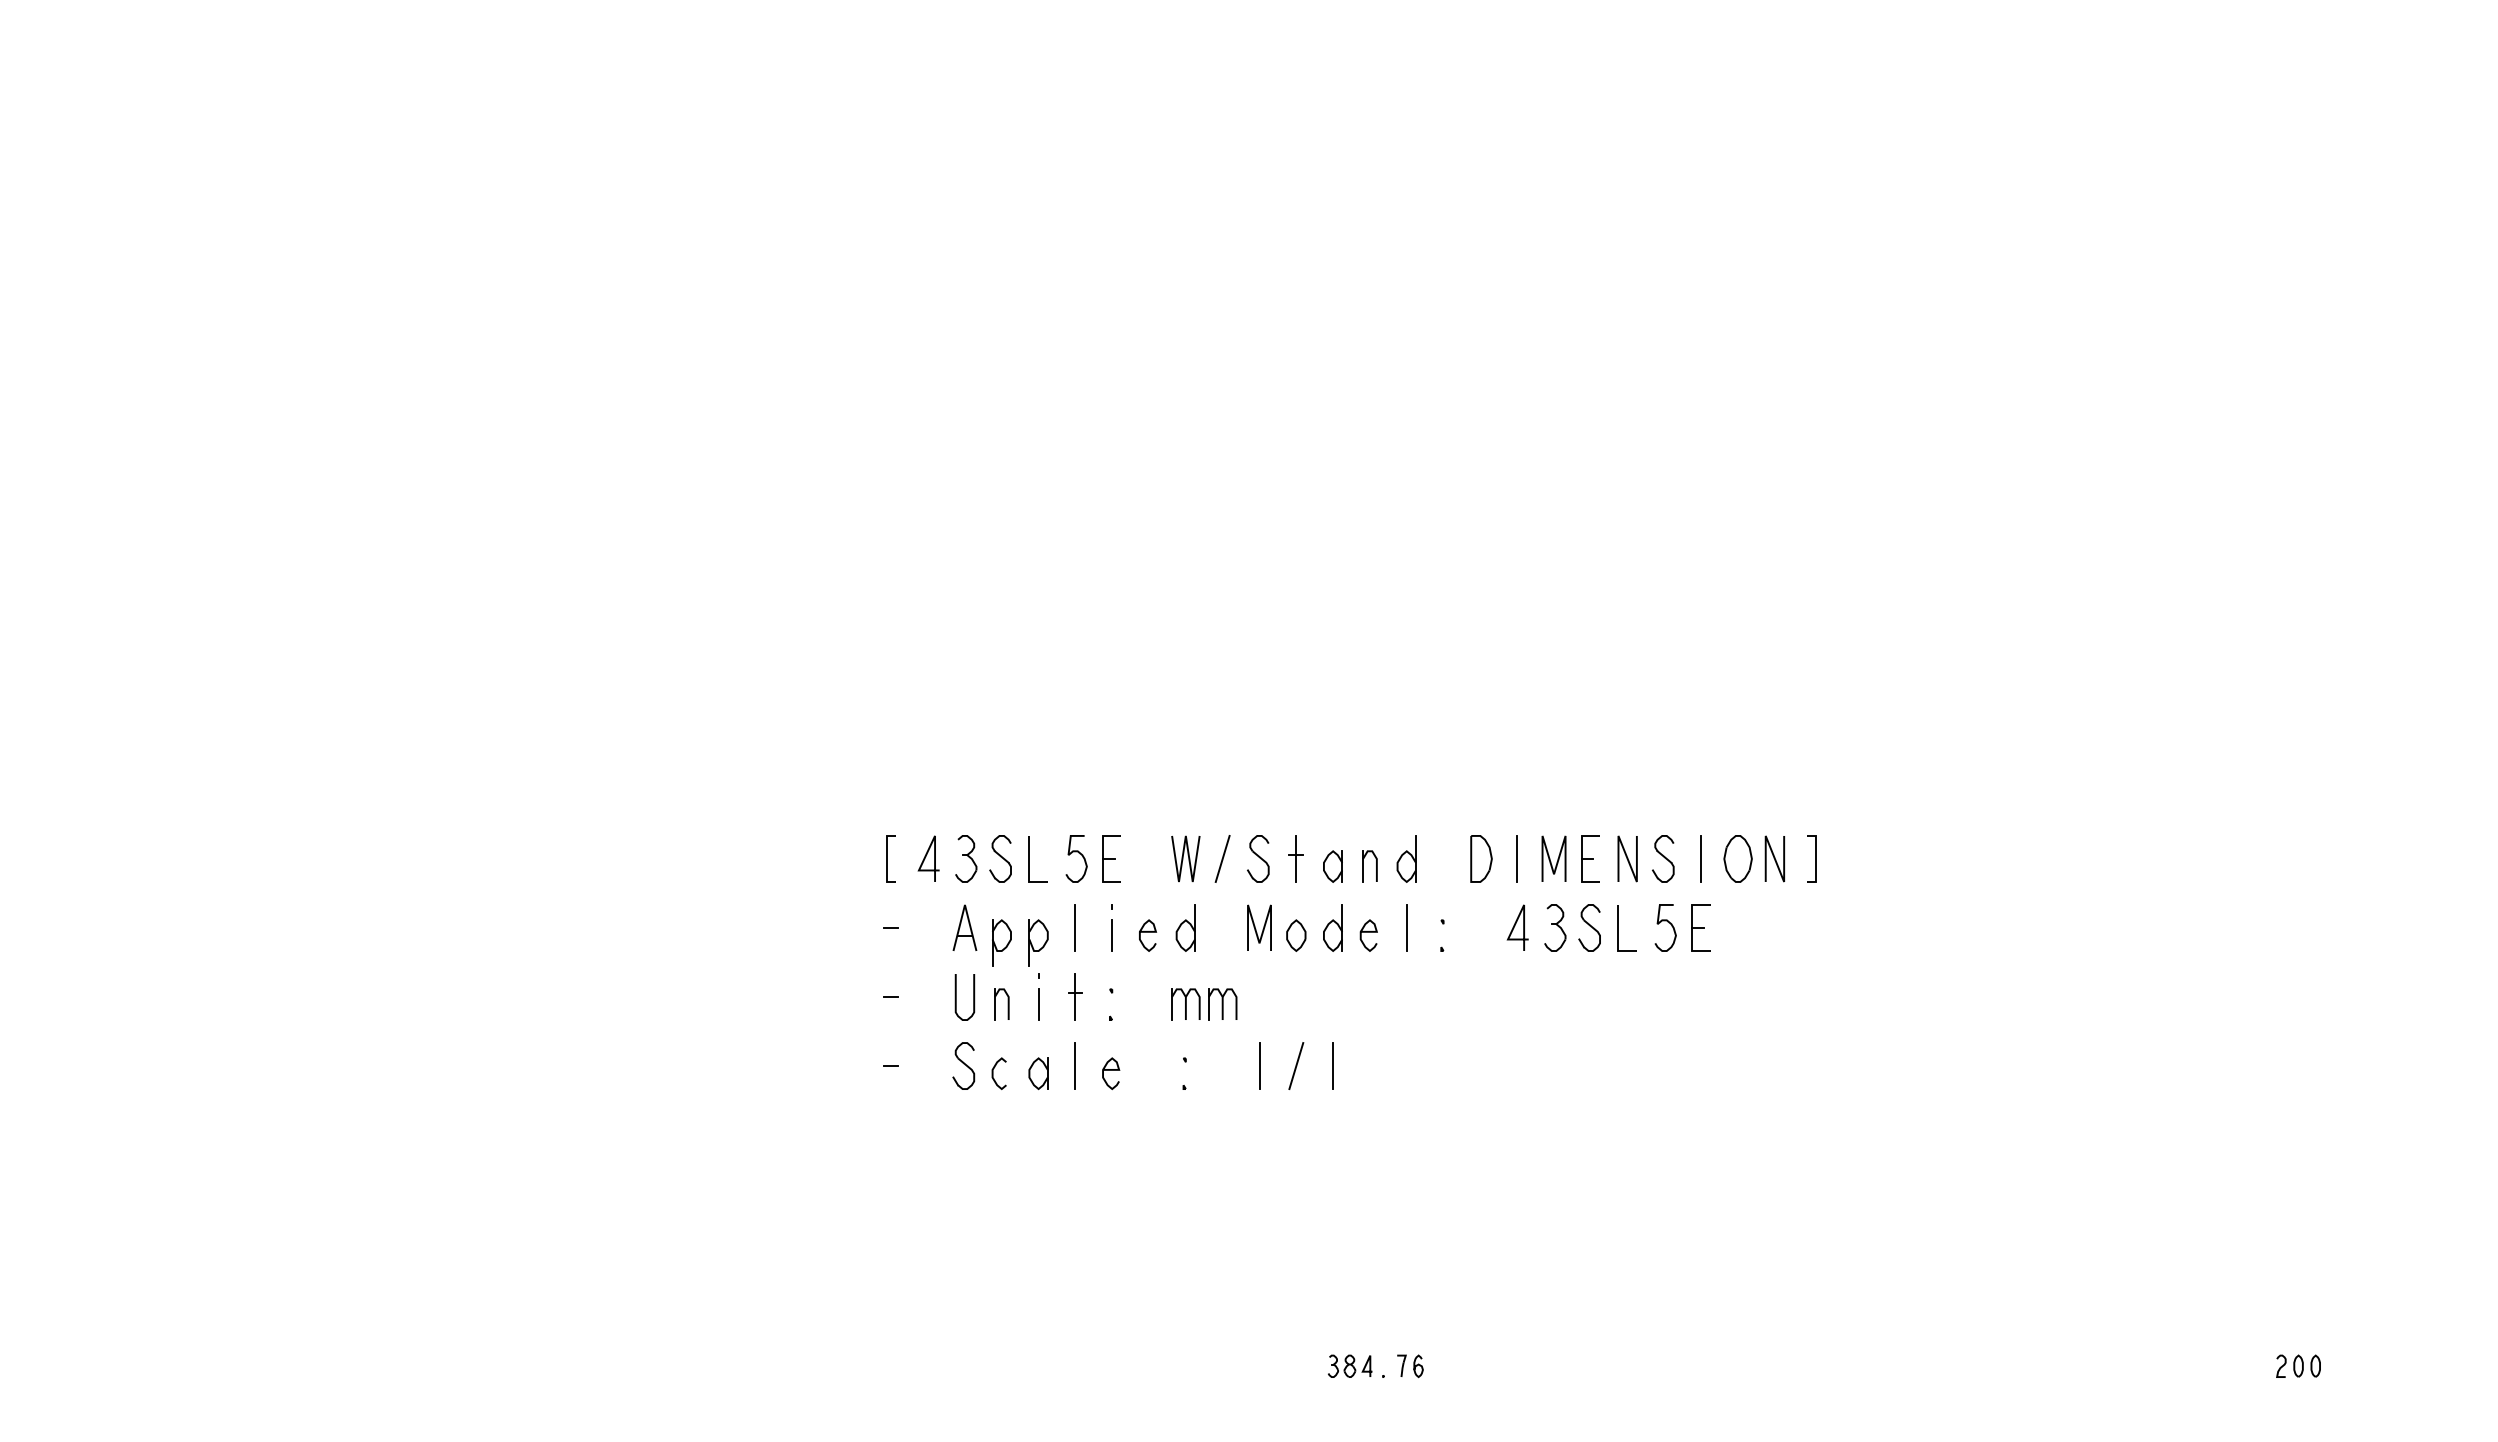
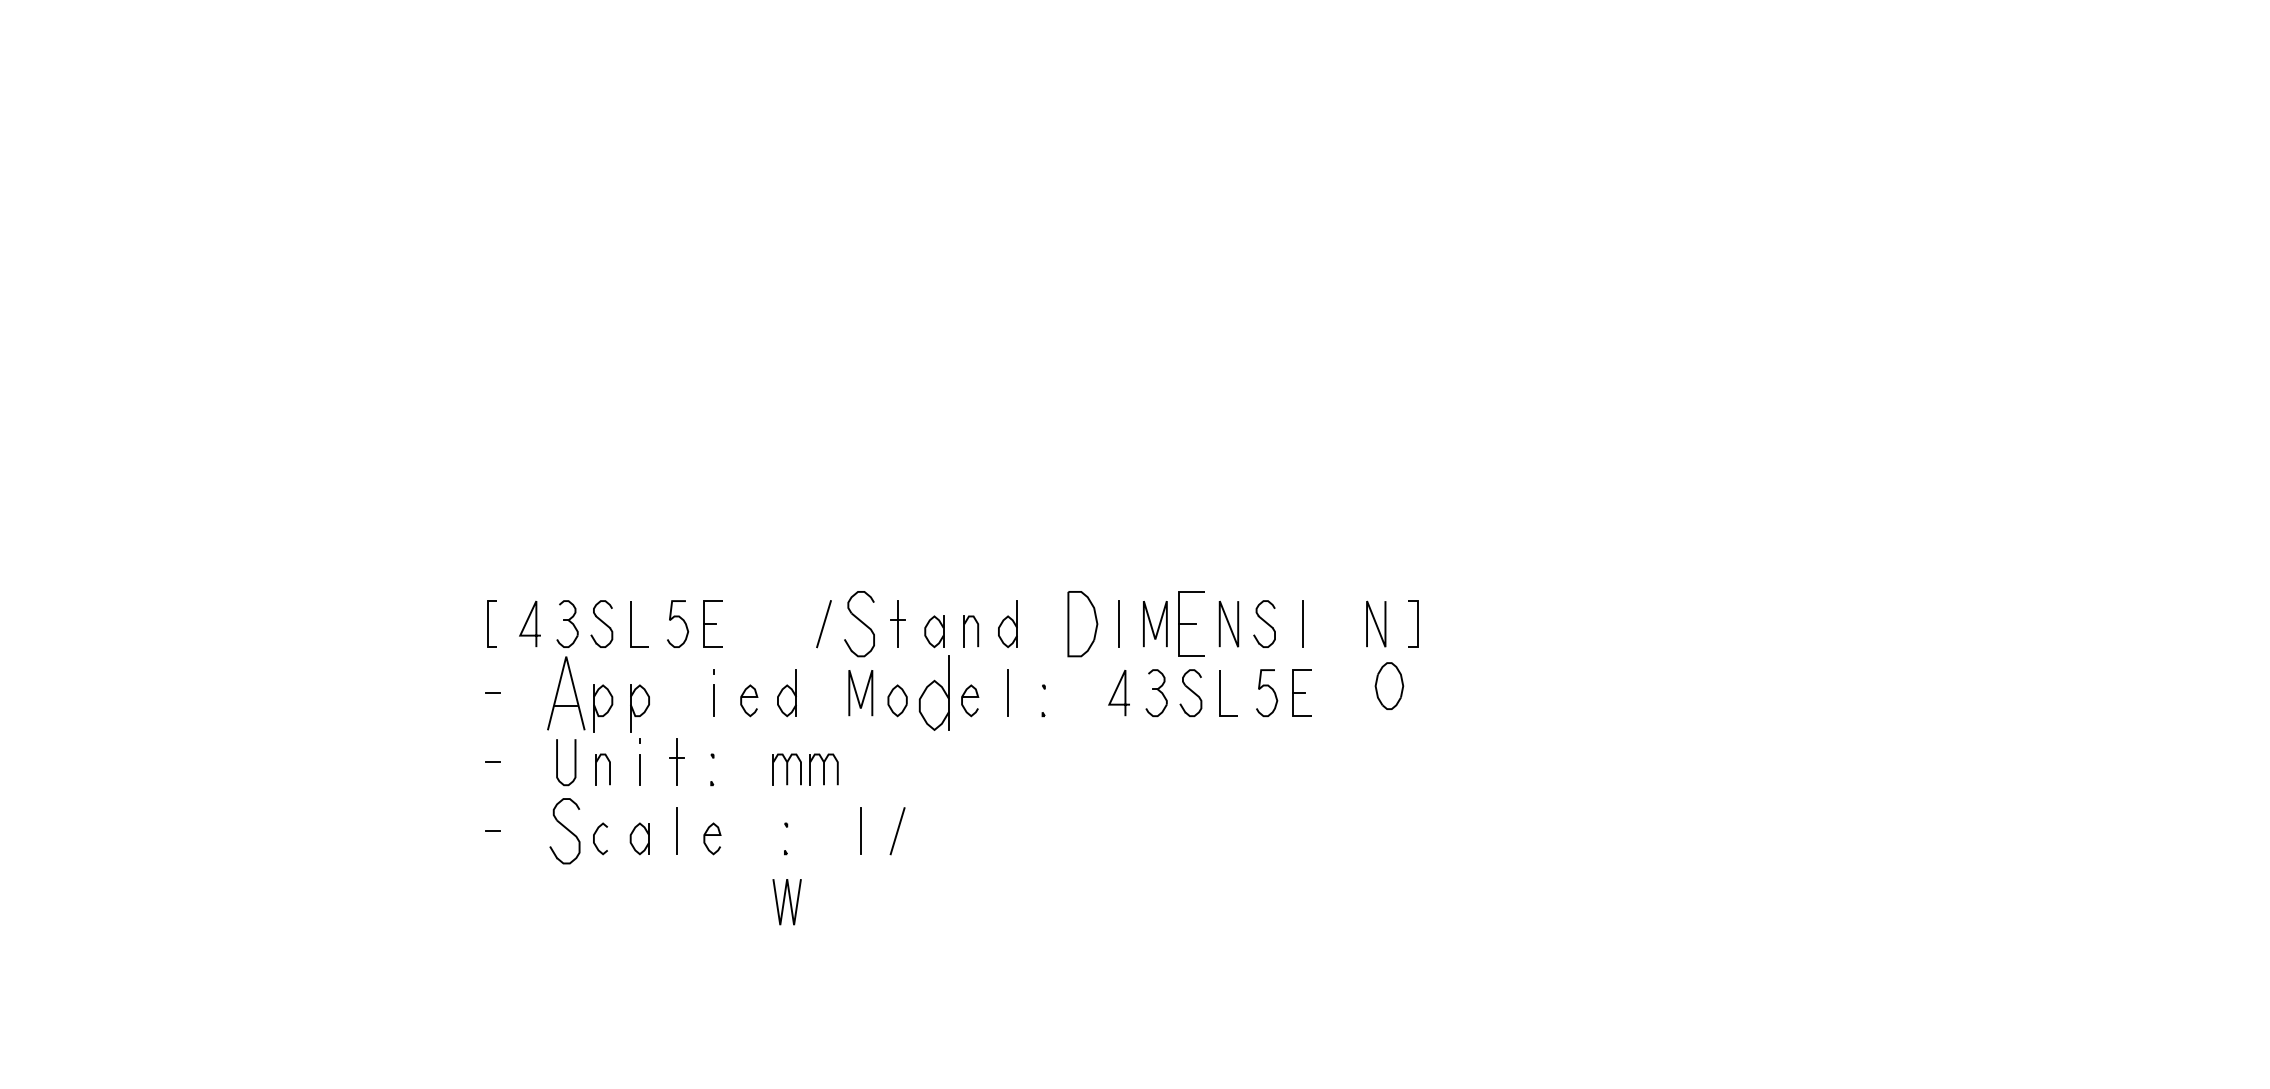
line: (1183, 858) -> (784, 901), moved
part: (1258, 858) -> (859, 623), size x1.4
part: (1481, 858) -> (1082, 623), size x1.4
part: (1590, 858) -> (1191, 623), size x1.4
part: (1737, 858) -> (1388, 685), moved
part: (964, 927) -> (565, 692), size x1.6
line: (1075, 927) -> (676, 692), removed
part: (1332, 927) -> (933, 692), size x1.6
part: (963, 1065) -> (564, 830), size x1.4
line: (1333, 1066) -> (934, 831), removed

